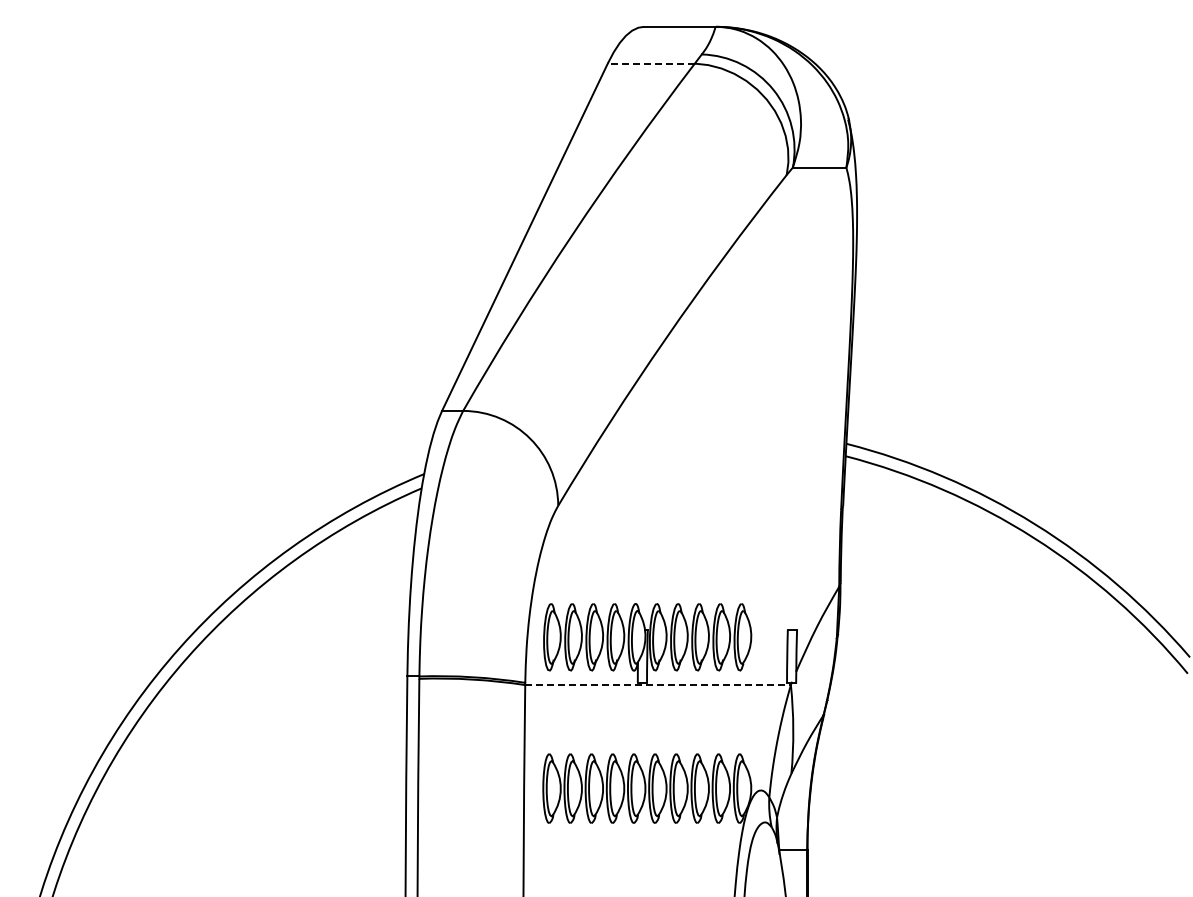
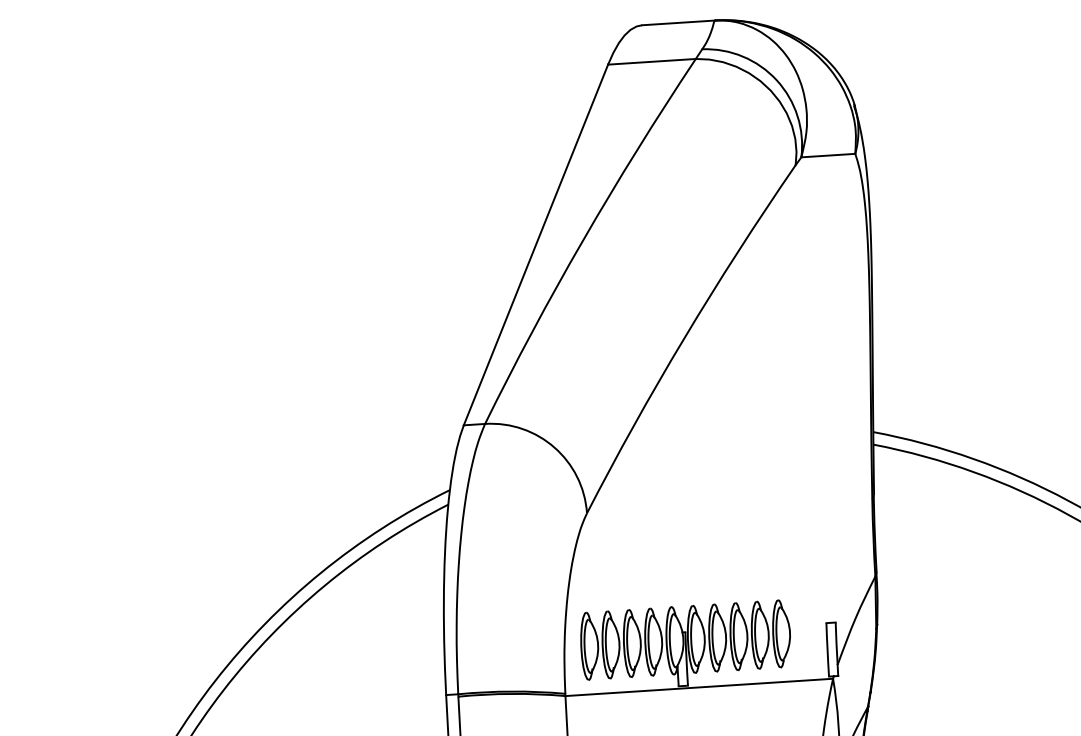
line: (651, 63) -> (652, 61), dashed -> solid
line: (658, 685) -> (699, 687), dashed -> solid

